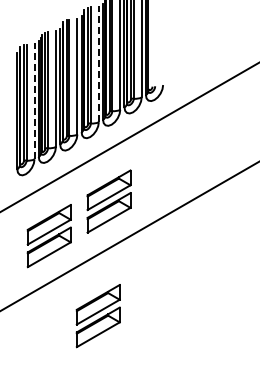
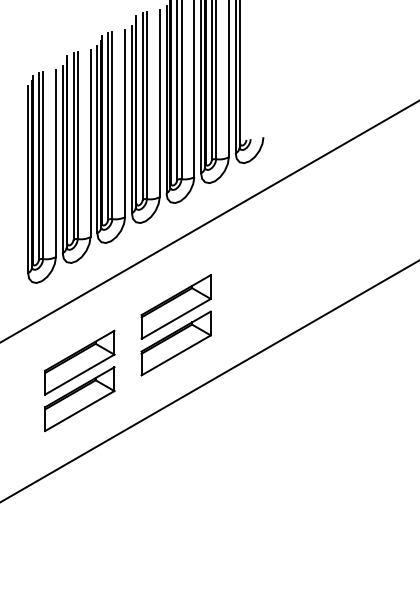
line: (98, 64) -> (159, 104), dashed -> solid
line: (34, 101) -> (55, 163), dashed -> solid
part: (97, 316) -> (157, 510), removed

